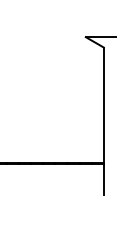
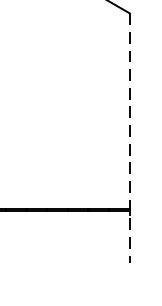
line: (103, 121) -> (128, 138), solid -> dashed

